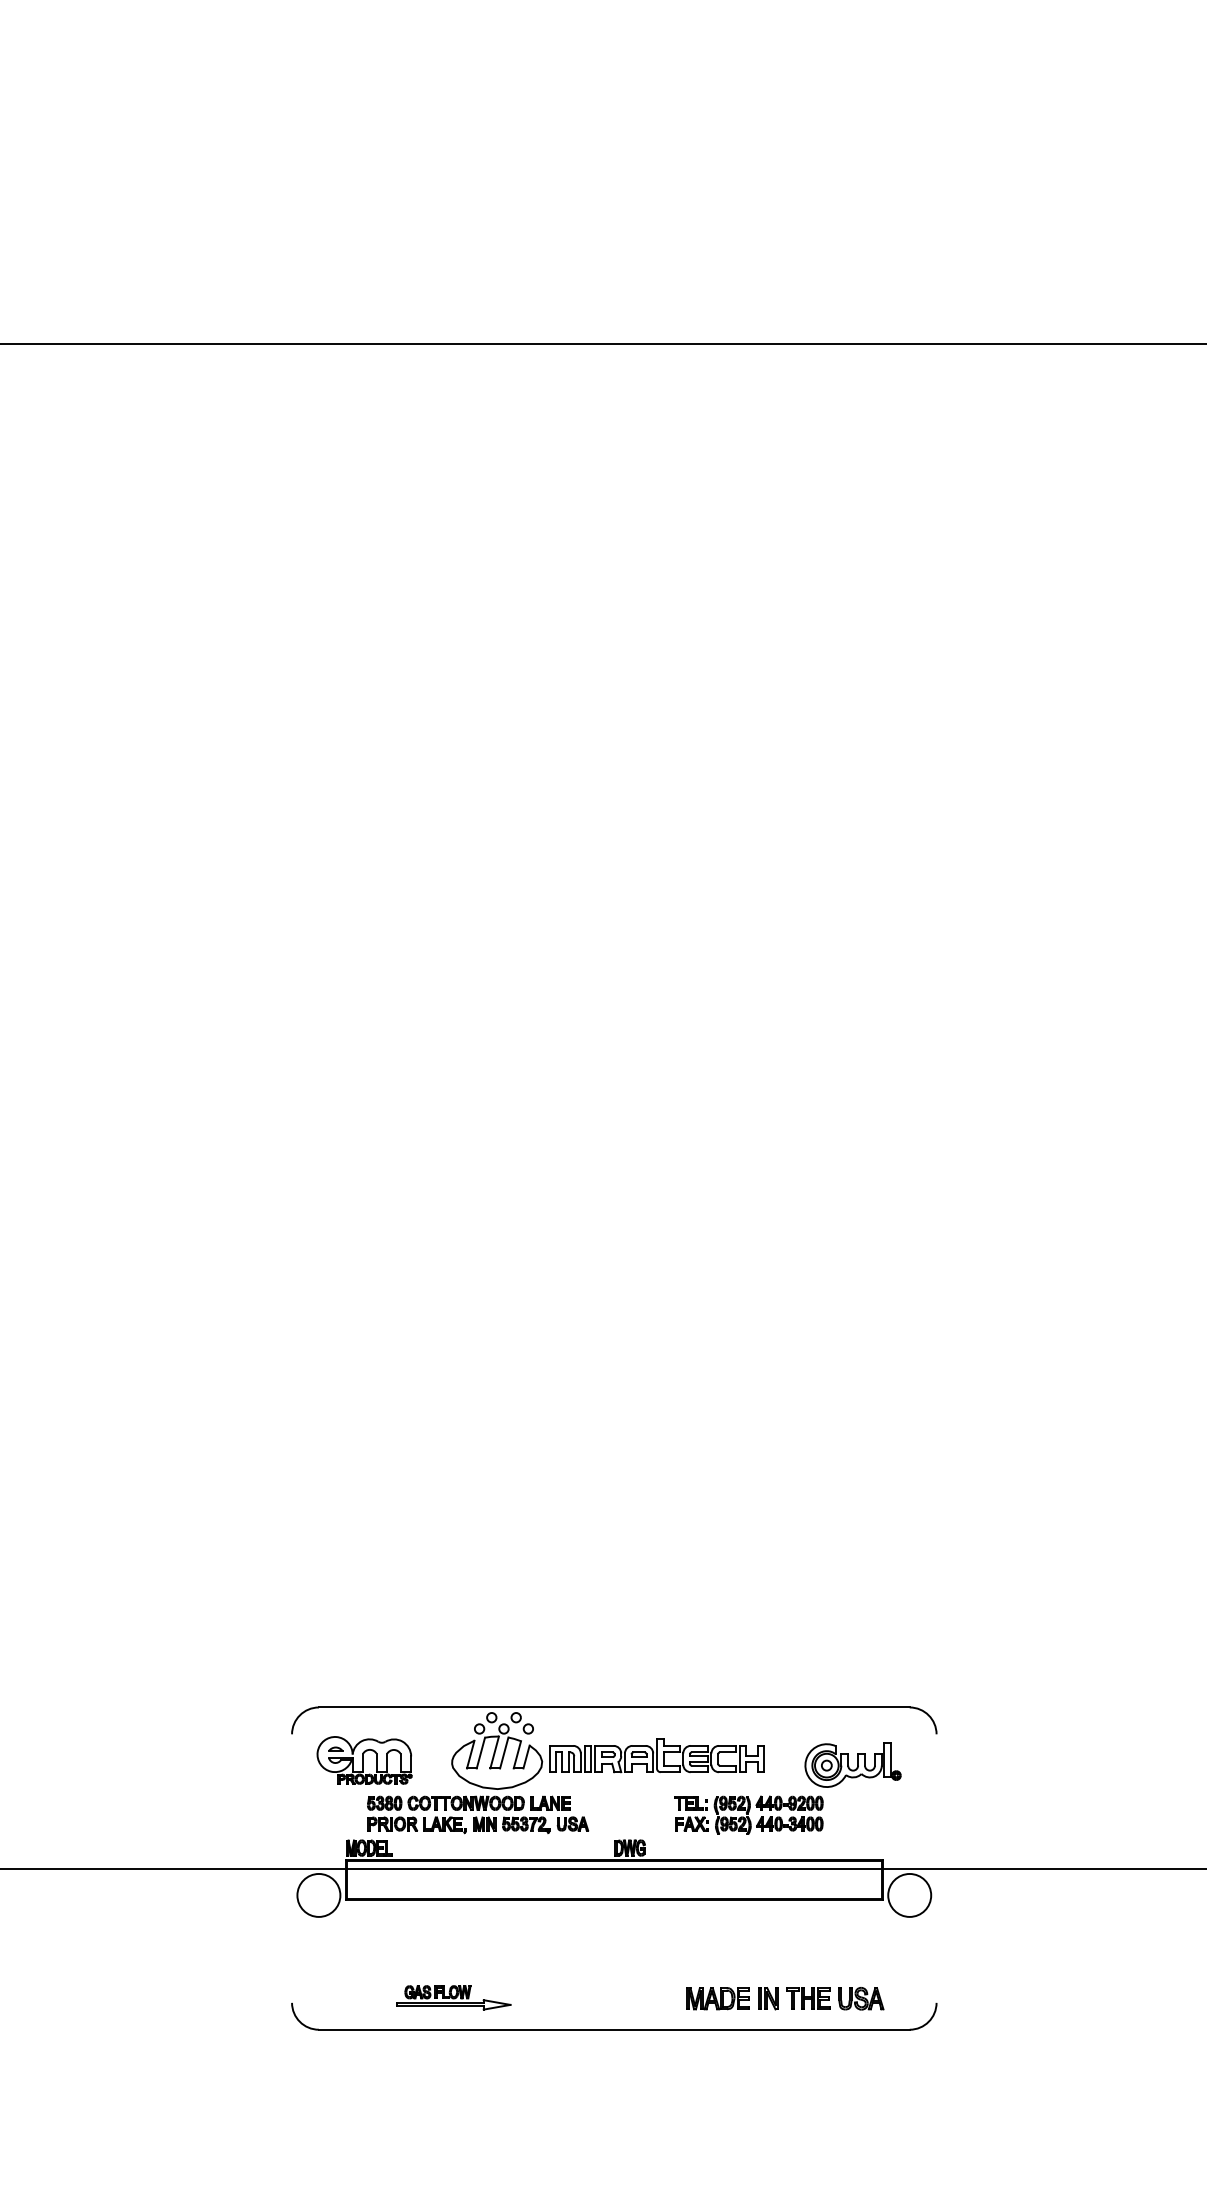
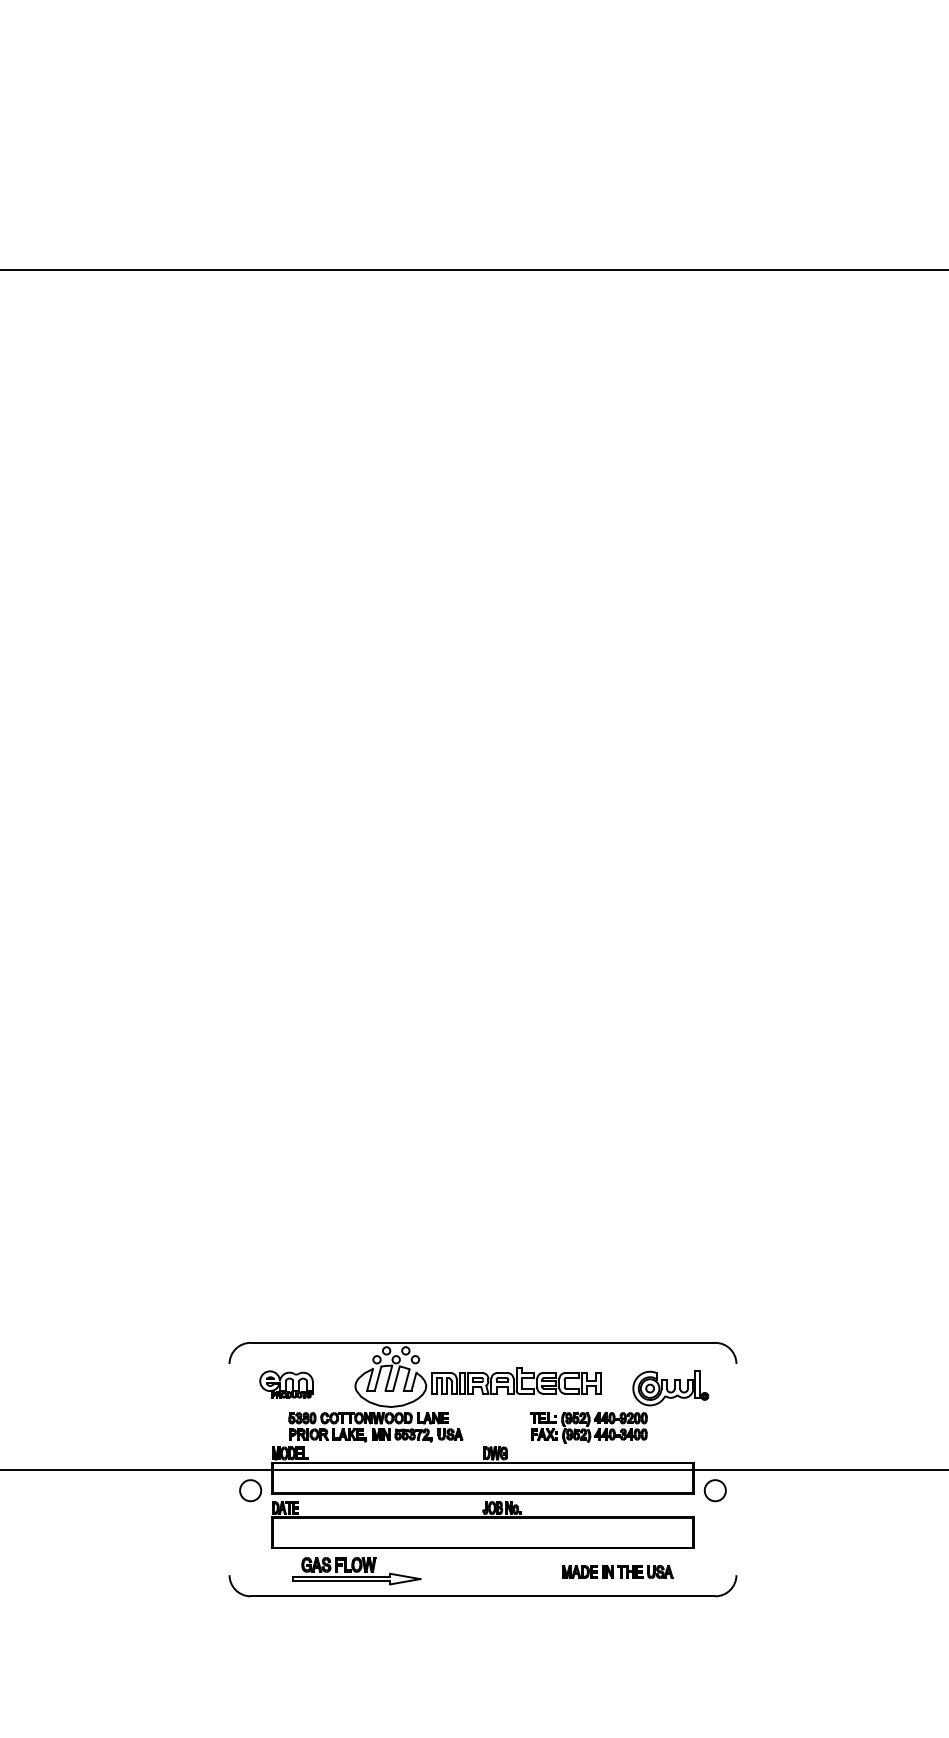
part: (364, 1760) -> (286, 1384), size x0.71
circle: (318, 1895) -> (250, 1490), size x0.62
circle: (909, 1895) -> (715, 1490), size x0.62
part: (614, 1938) -> (483, 1524), added
part: (453, 1997) -> (356, 1570), size x1.43
part: (785, 1998) -> (617, 1571), size x0.71

